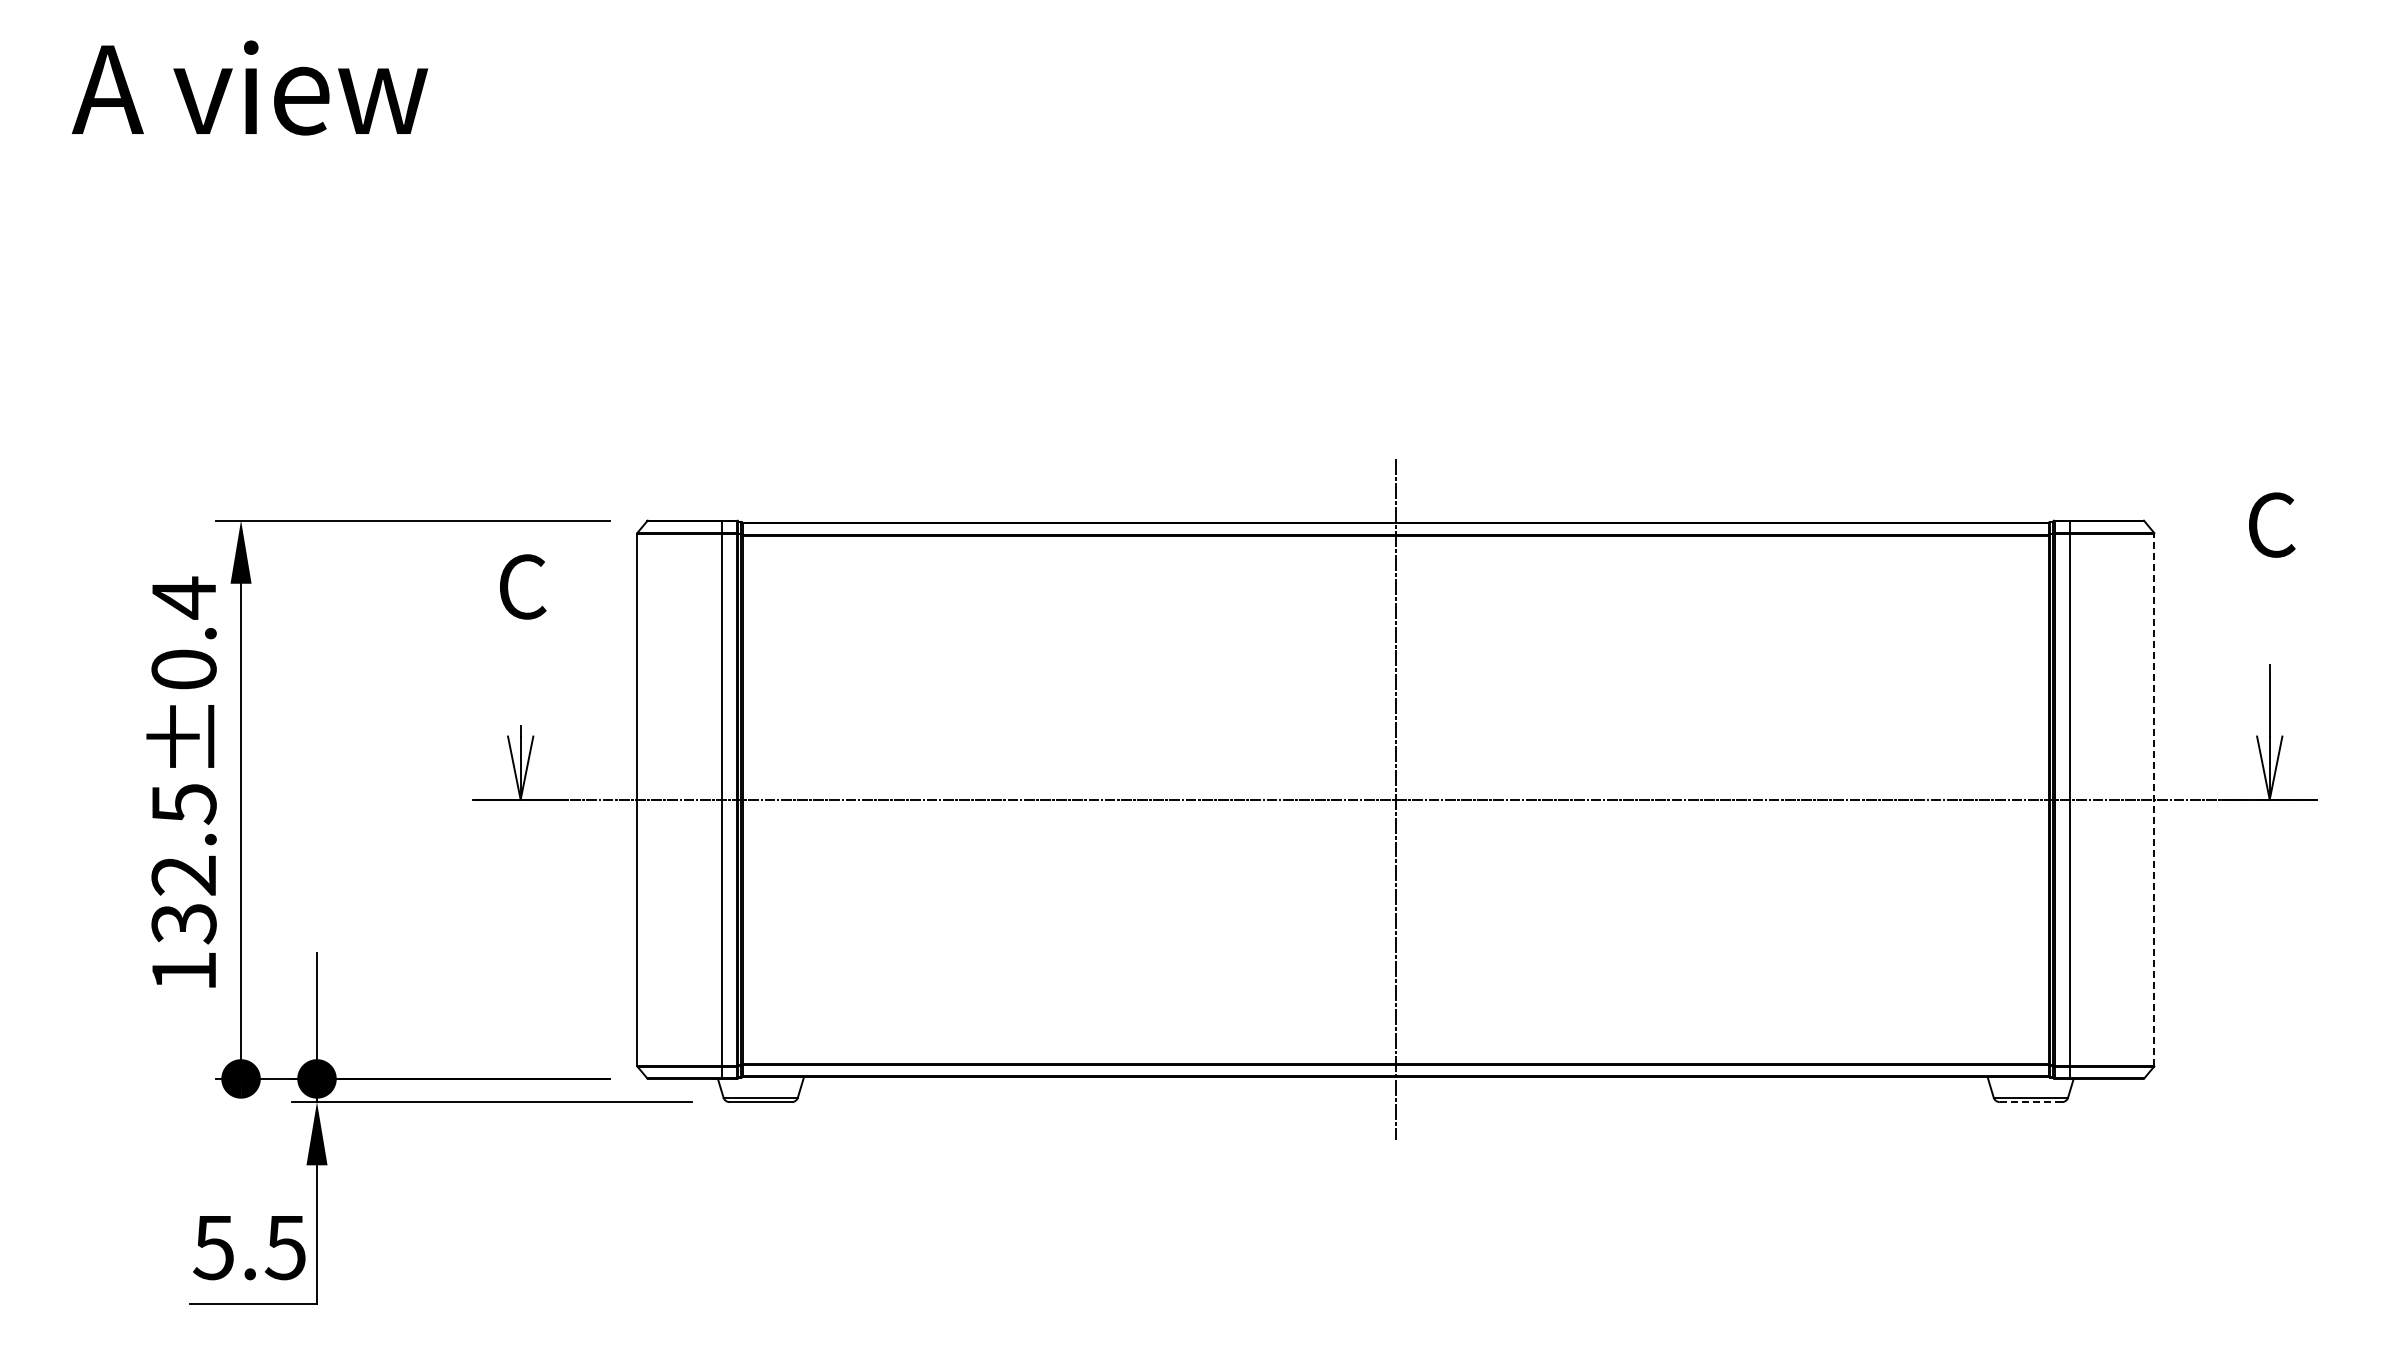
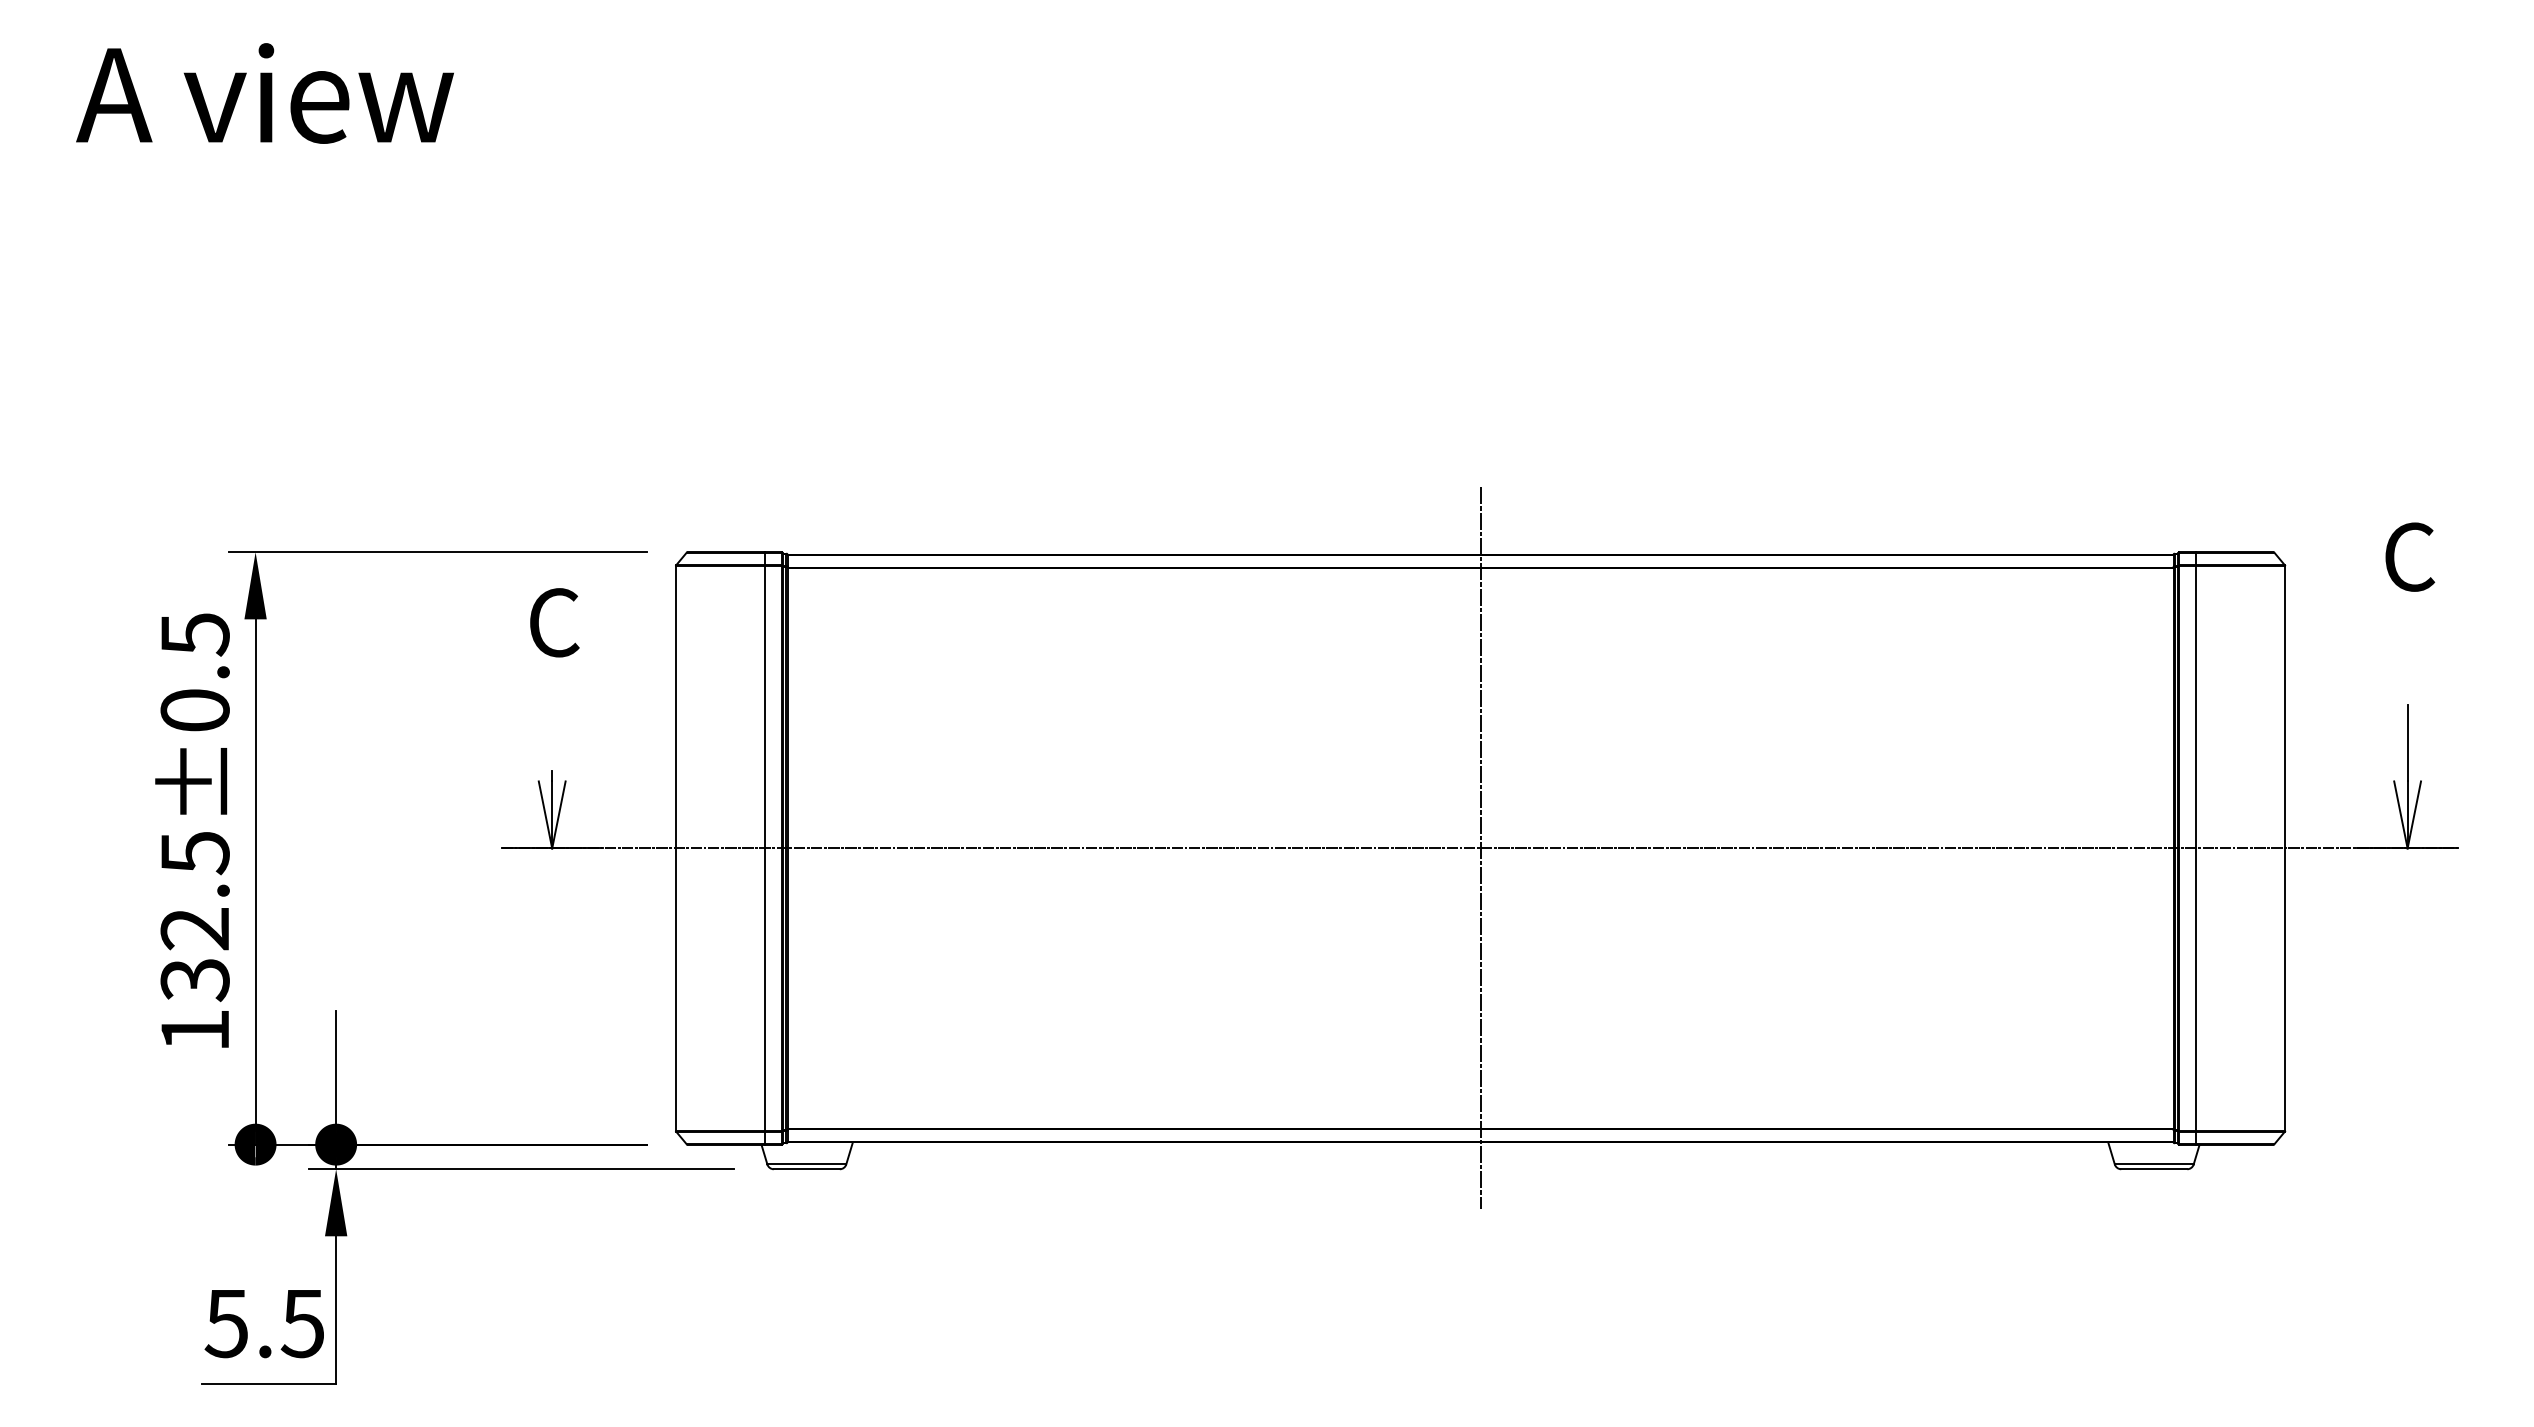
text: (184, 597) -> (195, 633), 132.5±0.4 -> 132.5±0.5
line: (2154, 799) -> (2285, 848), dashed -> solid
line: (2030, 1102) -> (2153, 1169), dashed -> solid

